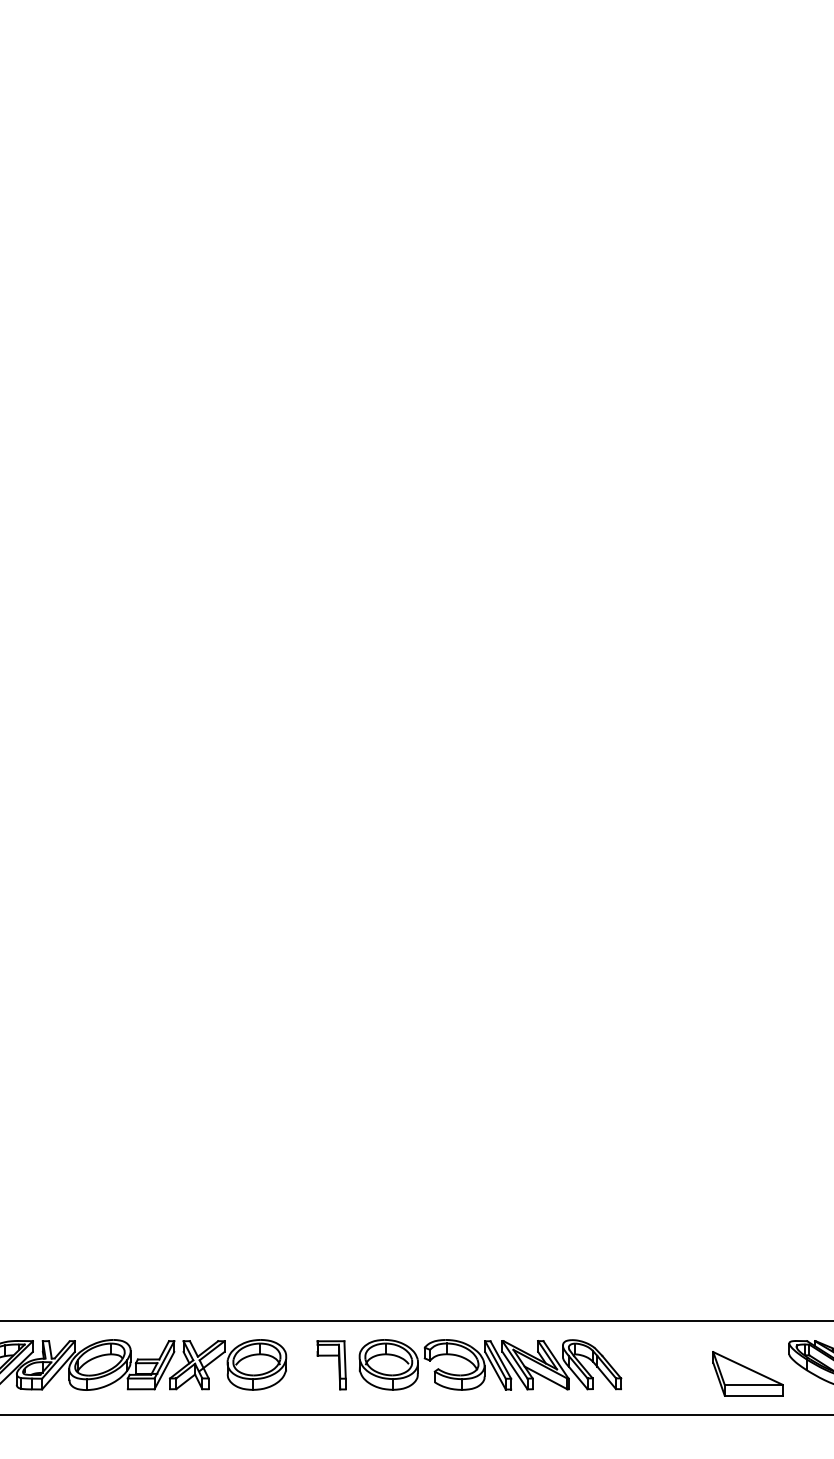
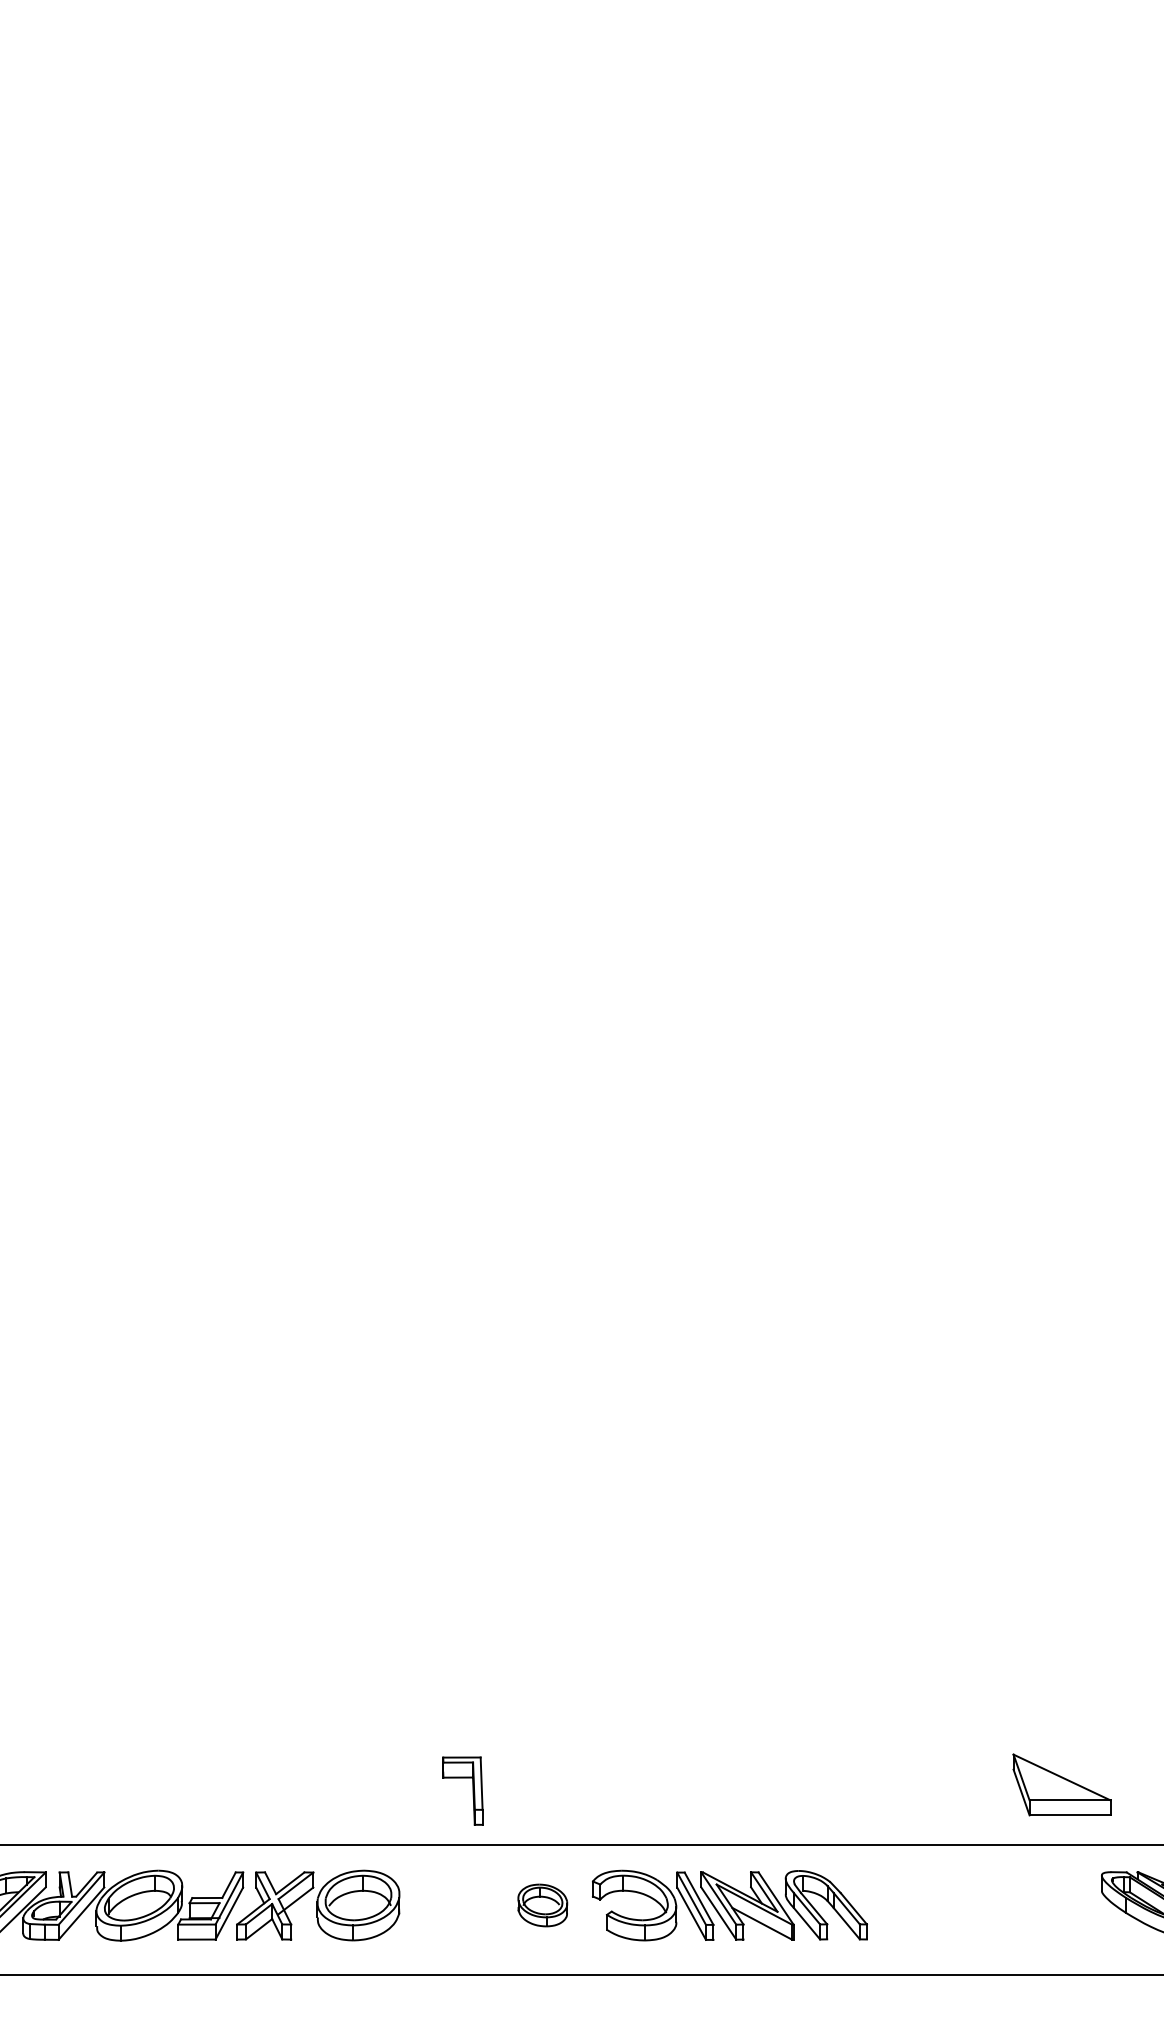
part: (338, 1364) -> (472, 1790), moved
part: (388, 1364) -> (542, 1905), size x0.6
part: (747, 1373) -> (1061, 1784), moved

